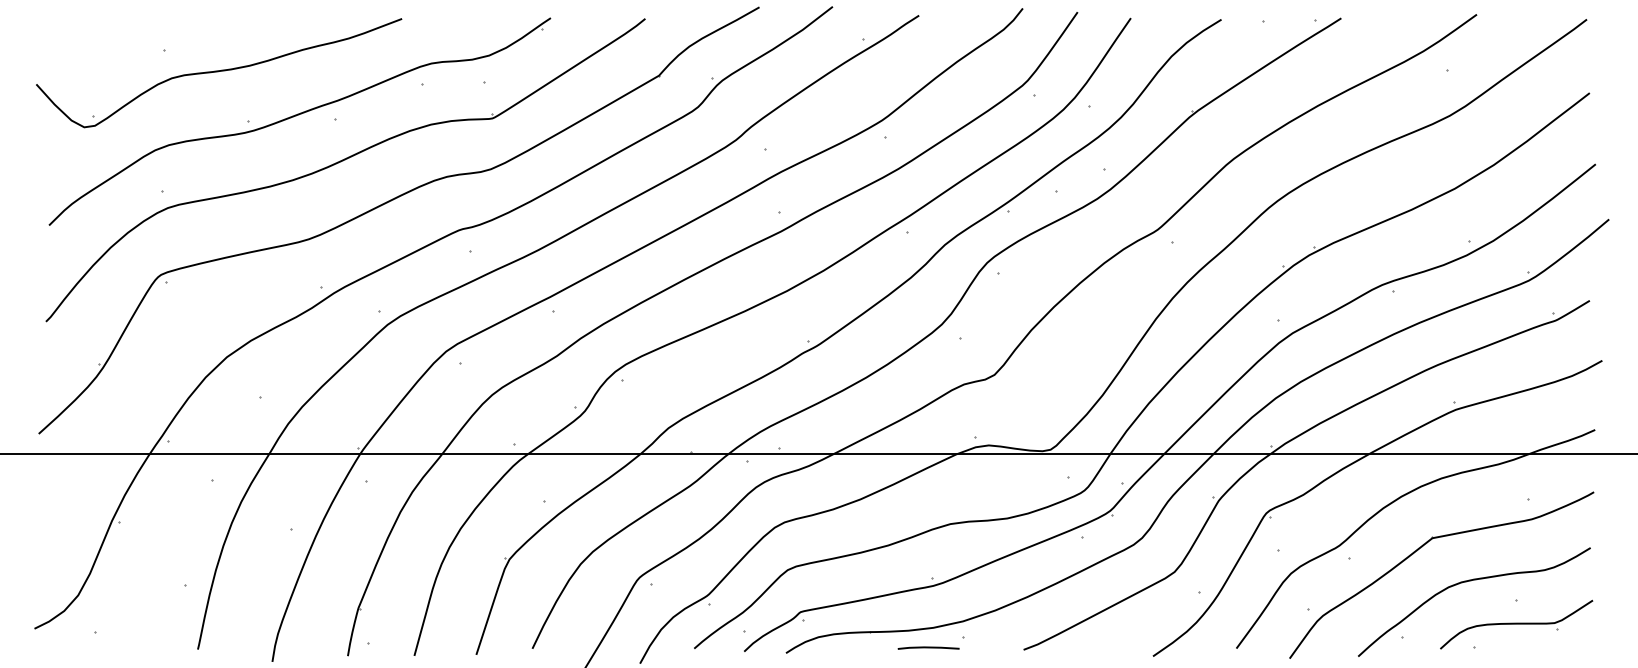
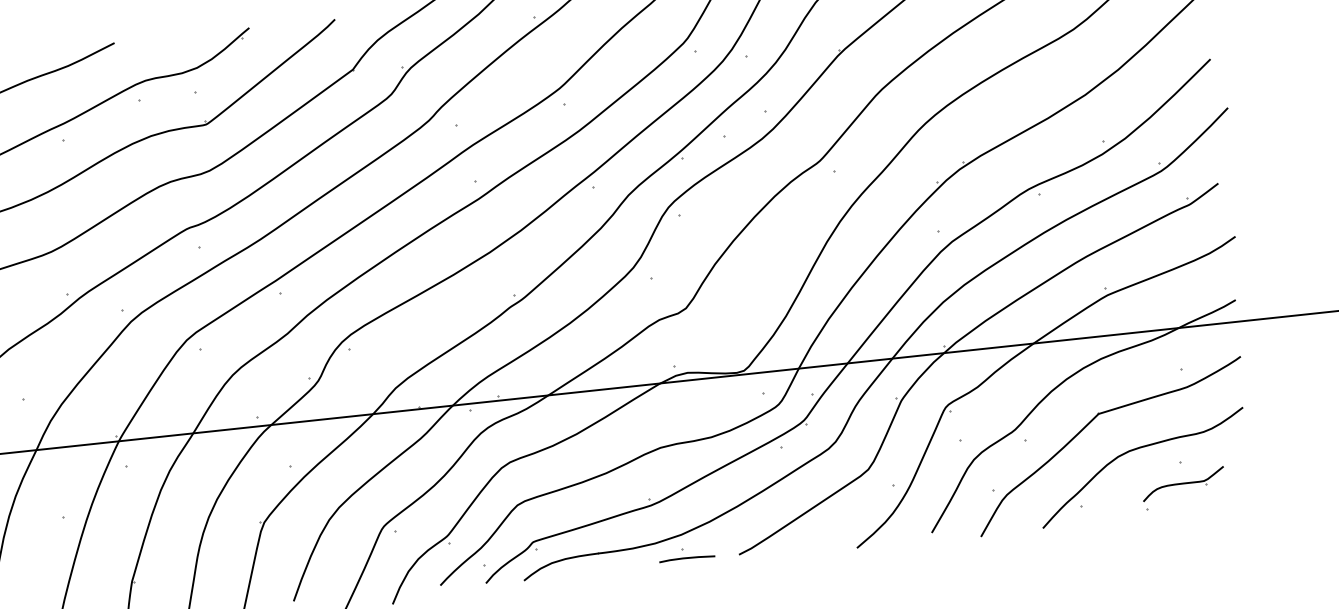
part: (1516, 624) -> (1183, 484), size x0.6
line: (928, 647) -> (687, 558), moved

